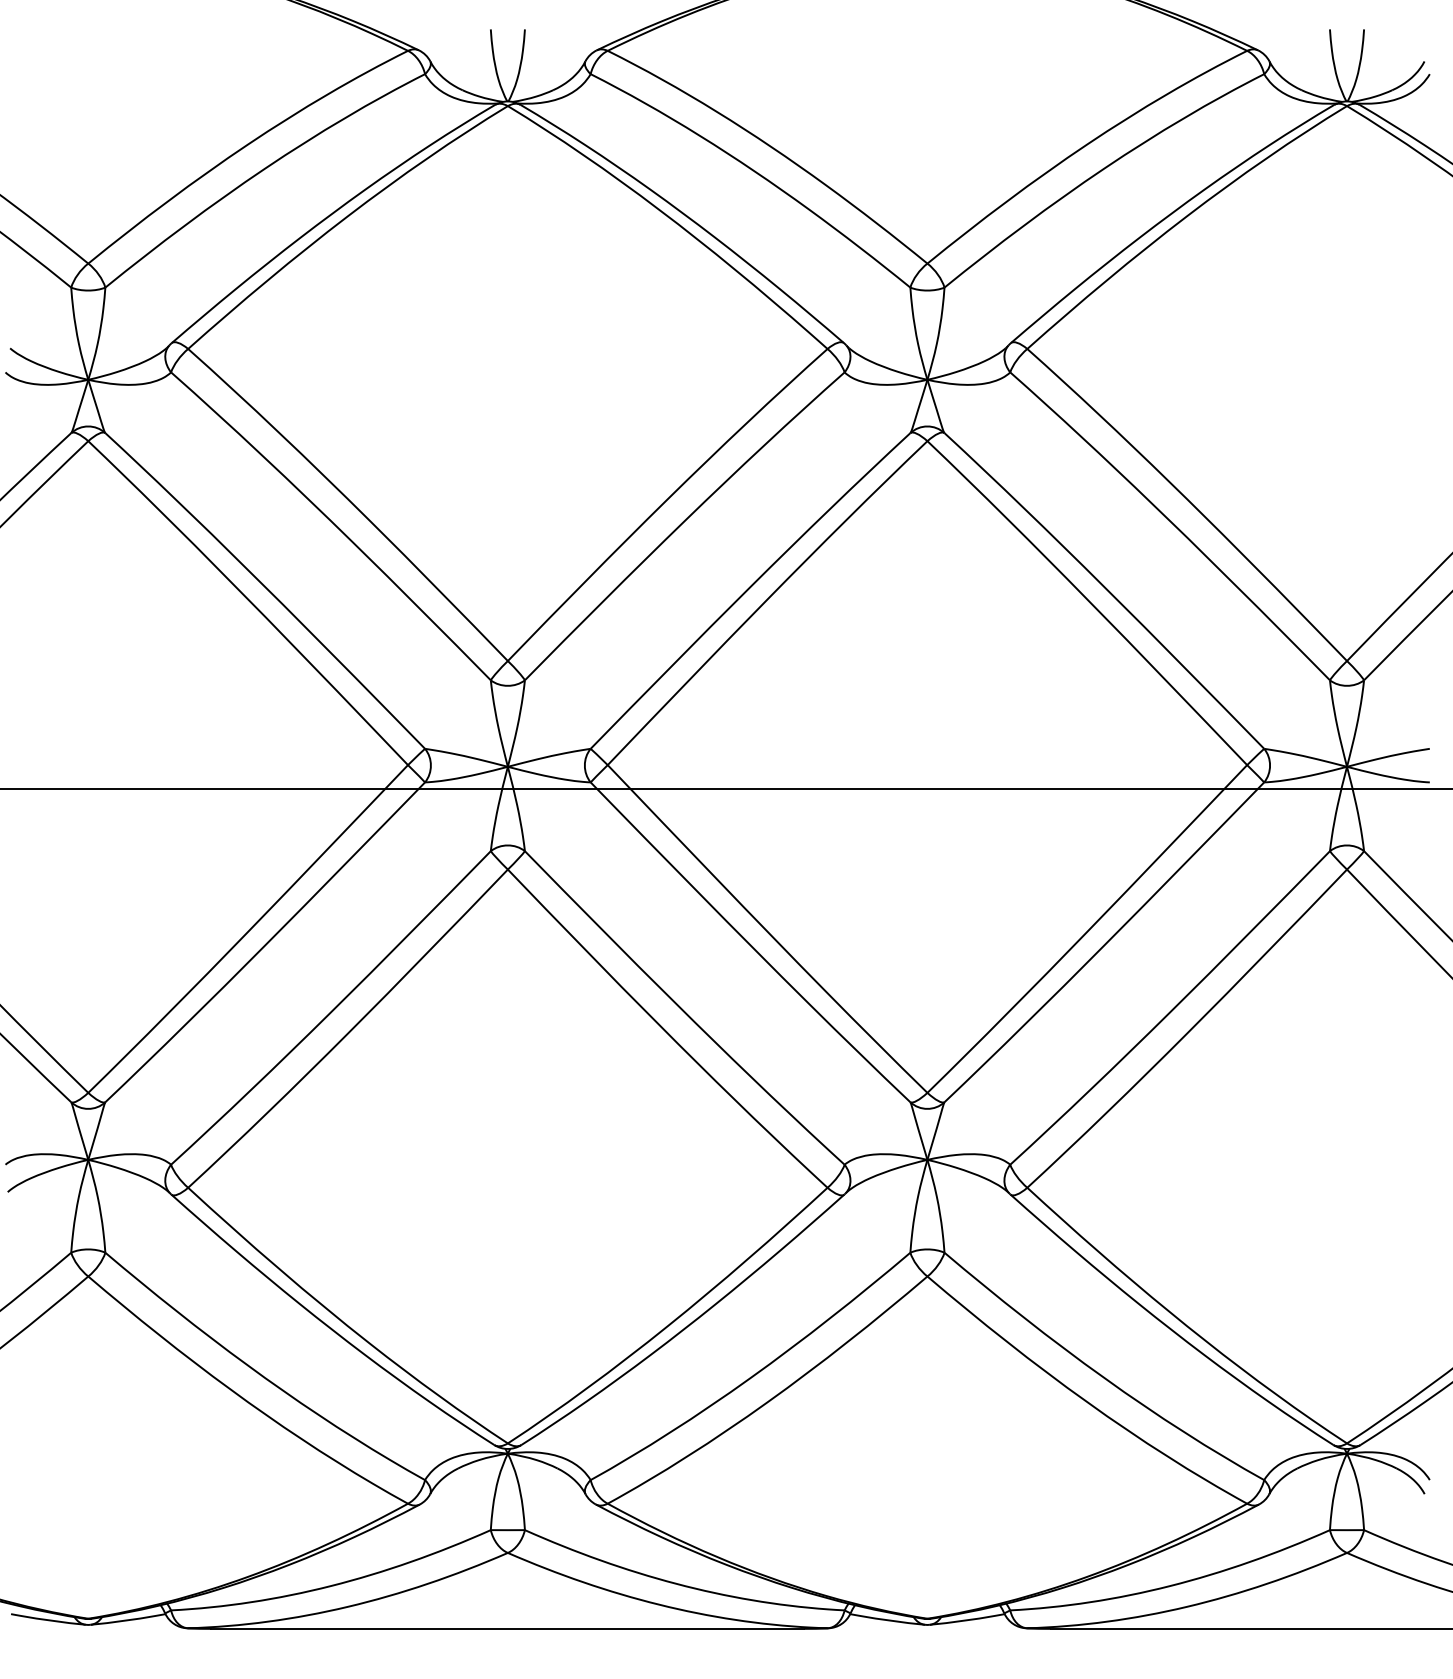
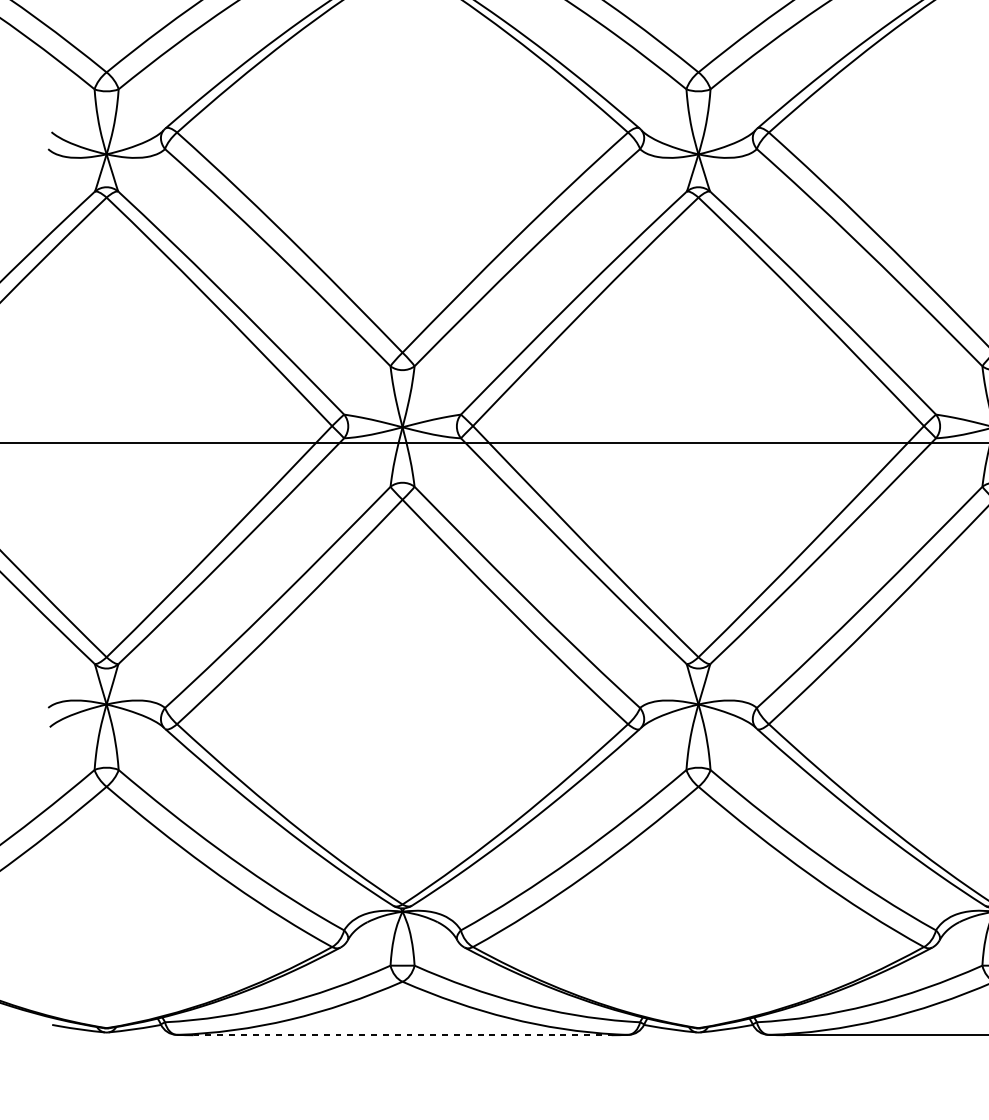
line: (508, 1628) -> (403, 1035), solid -> dashed

